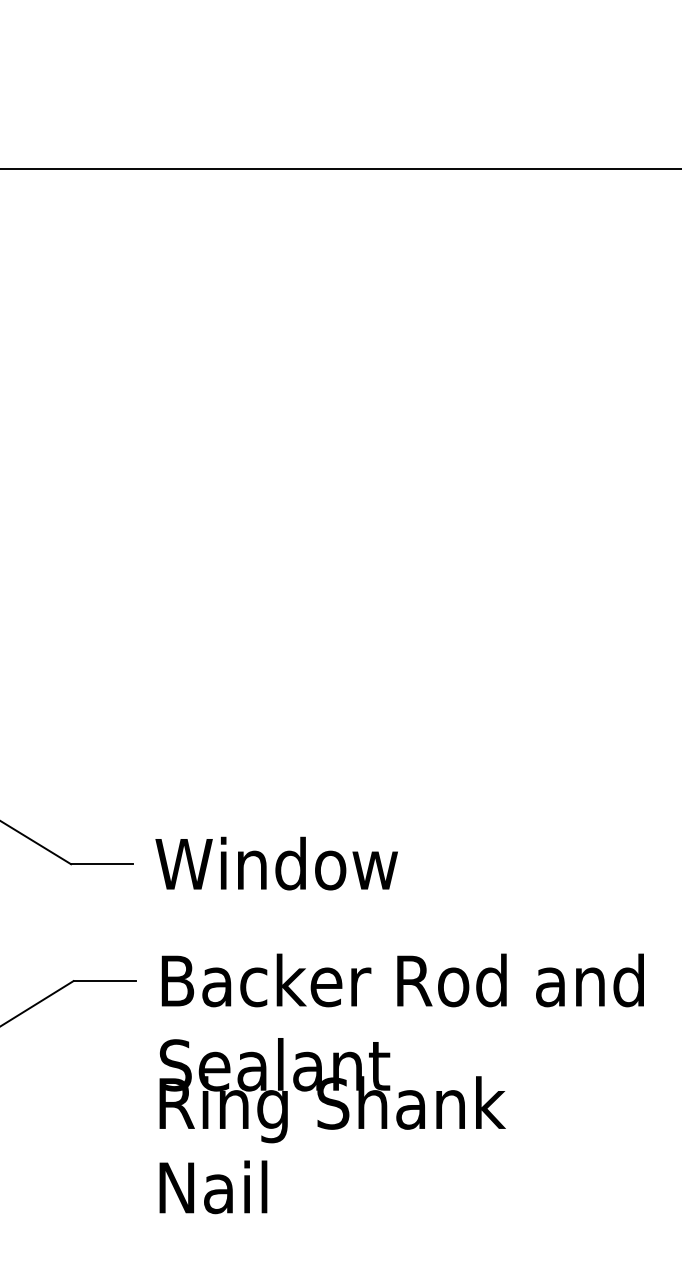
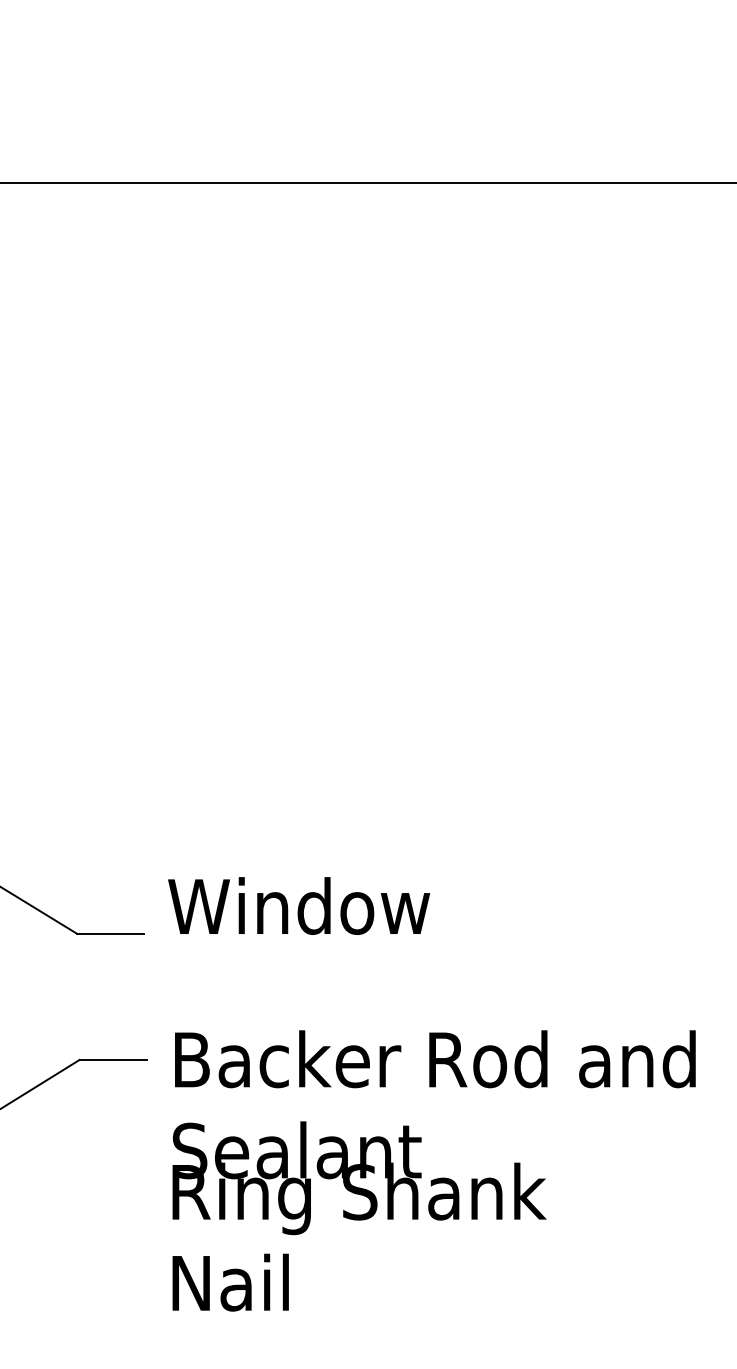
text: (276, 863) -> (298, 905), moved

